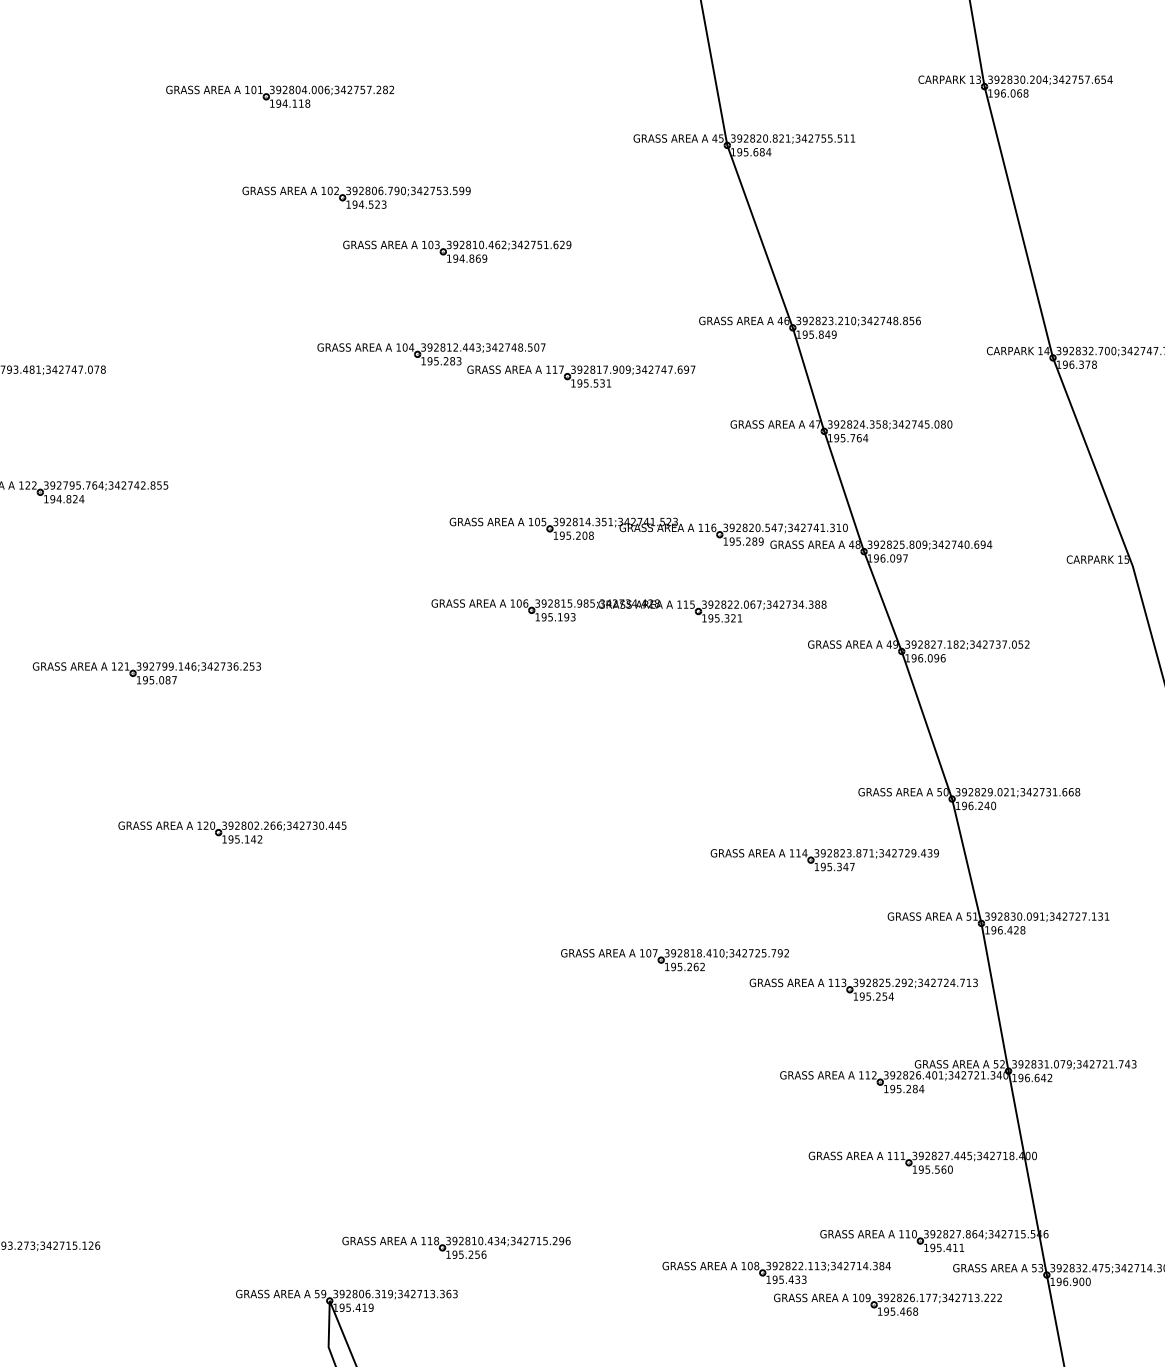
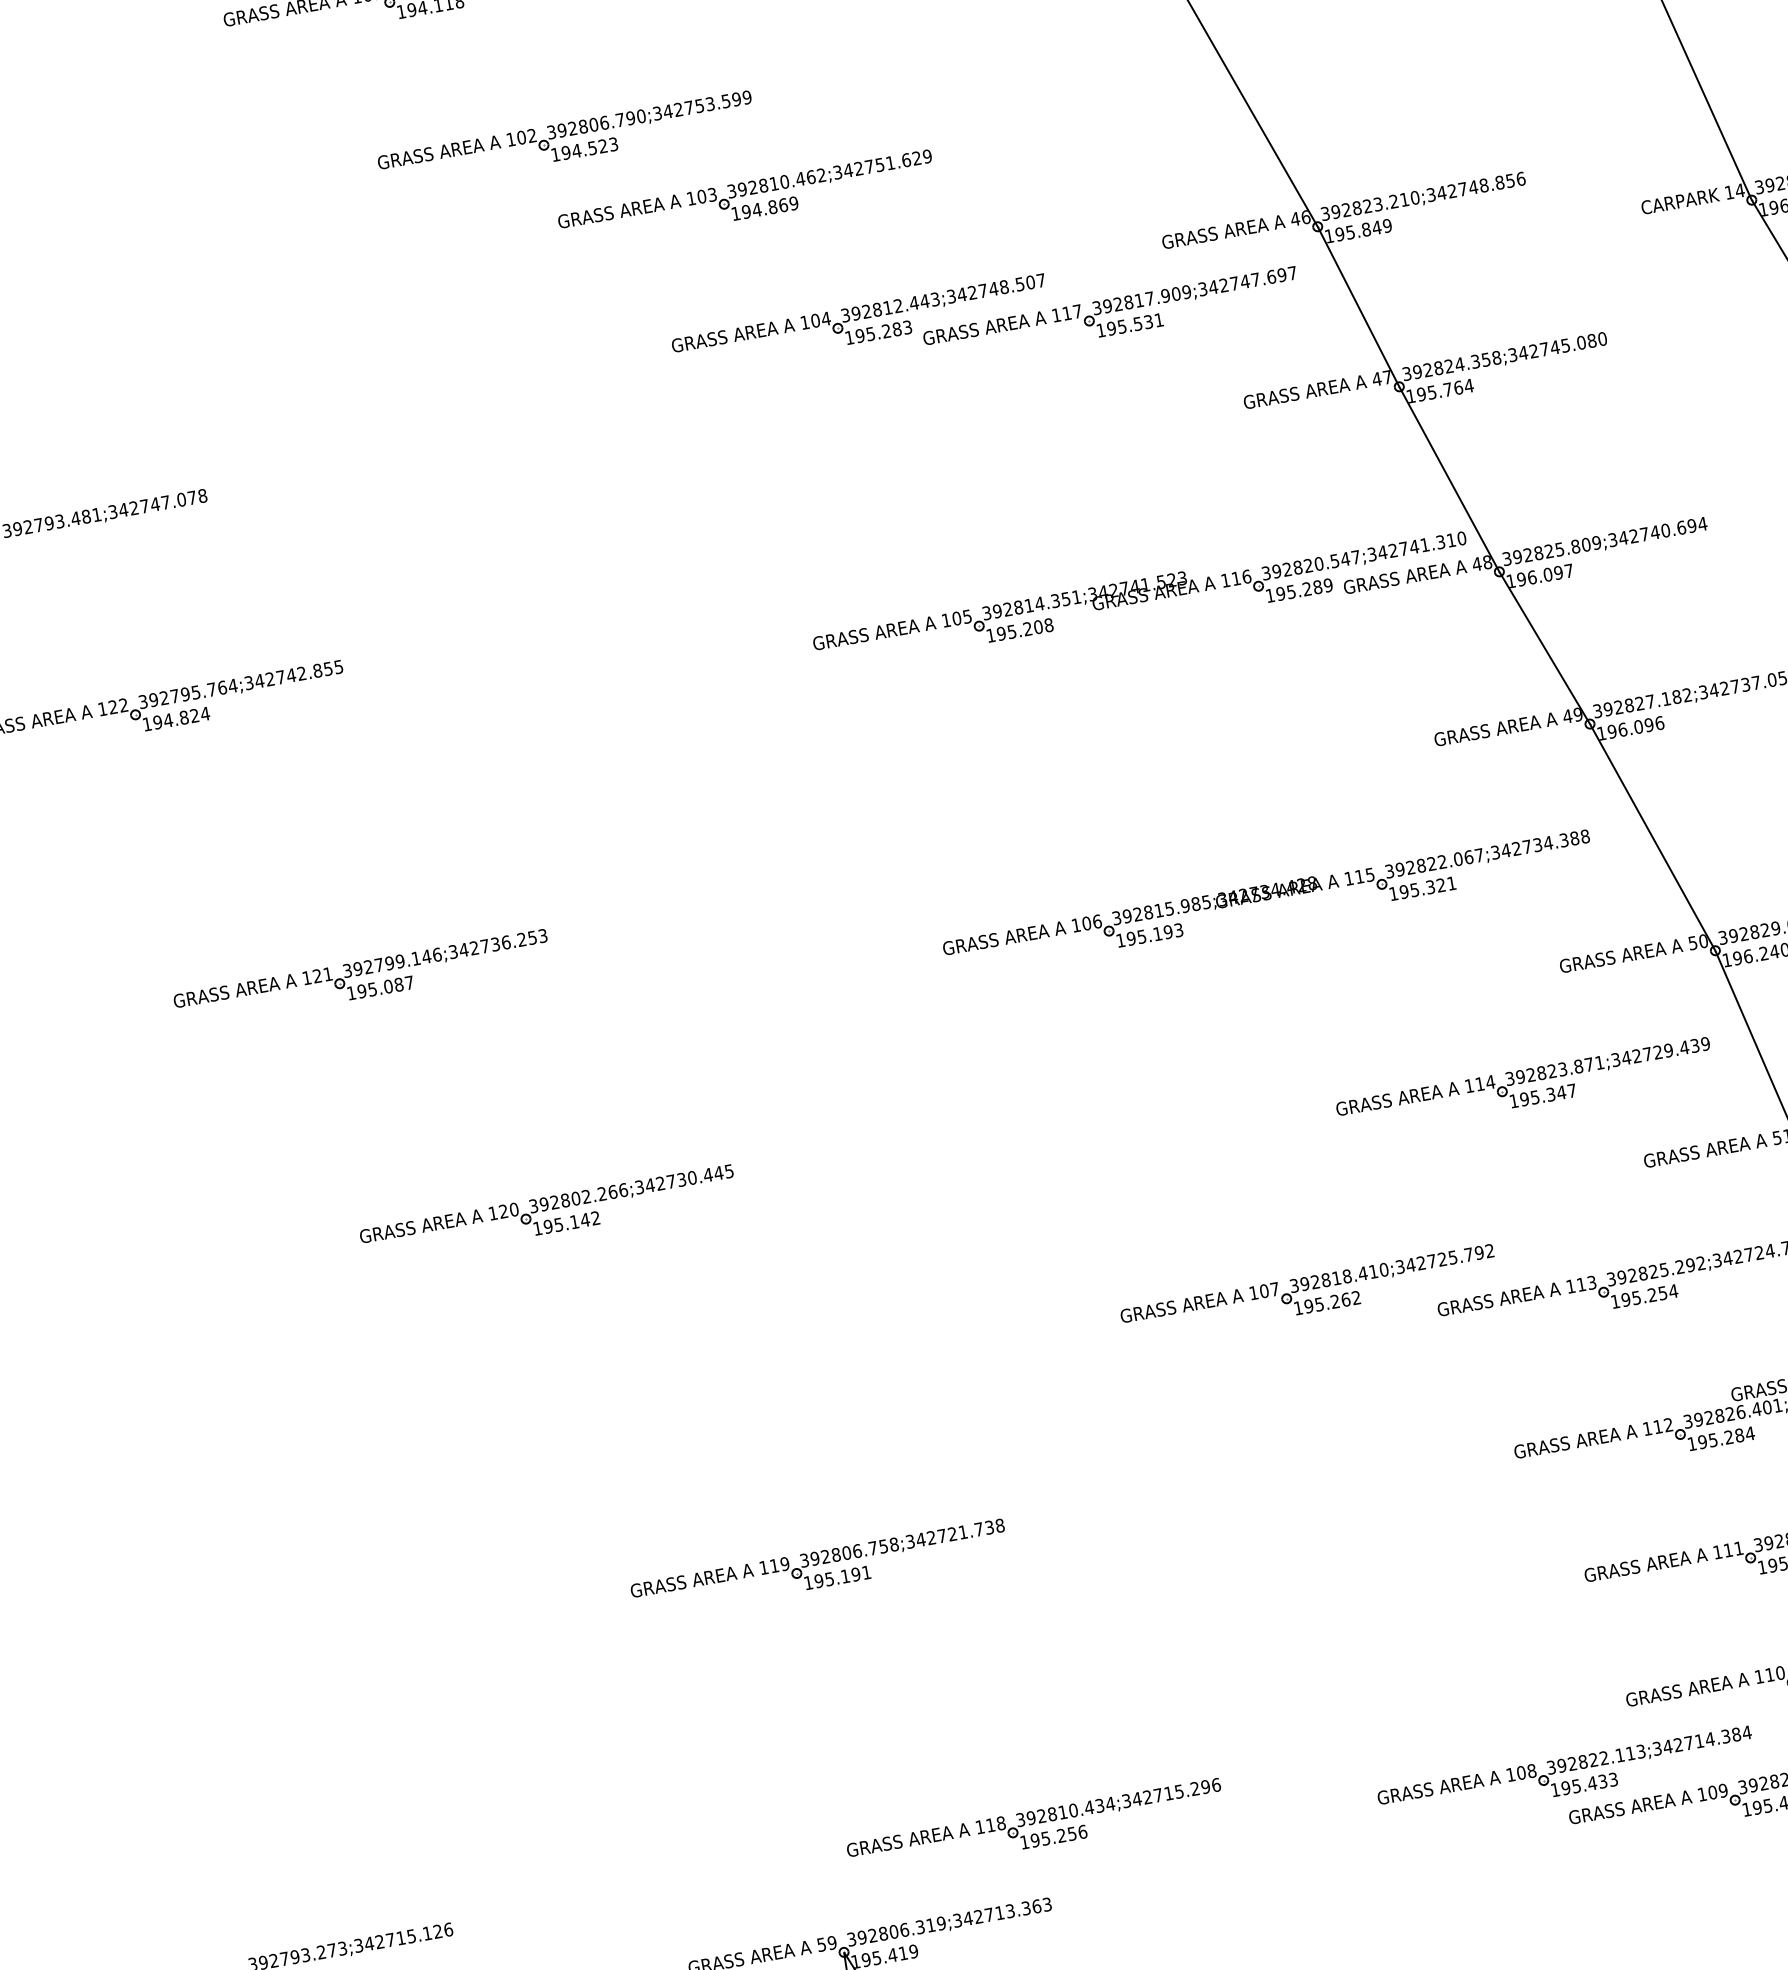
part: (506, 365) -> (986, 320), moved
part: (628, 610) -> (1267, 903), moved
part: (355, 1071) -> (819, 1569), added

